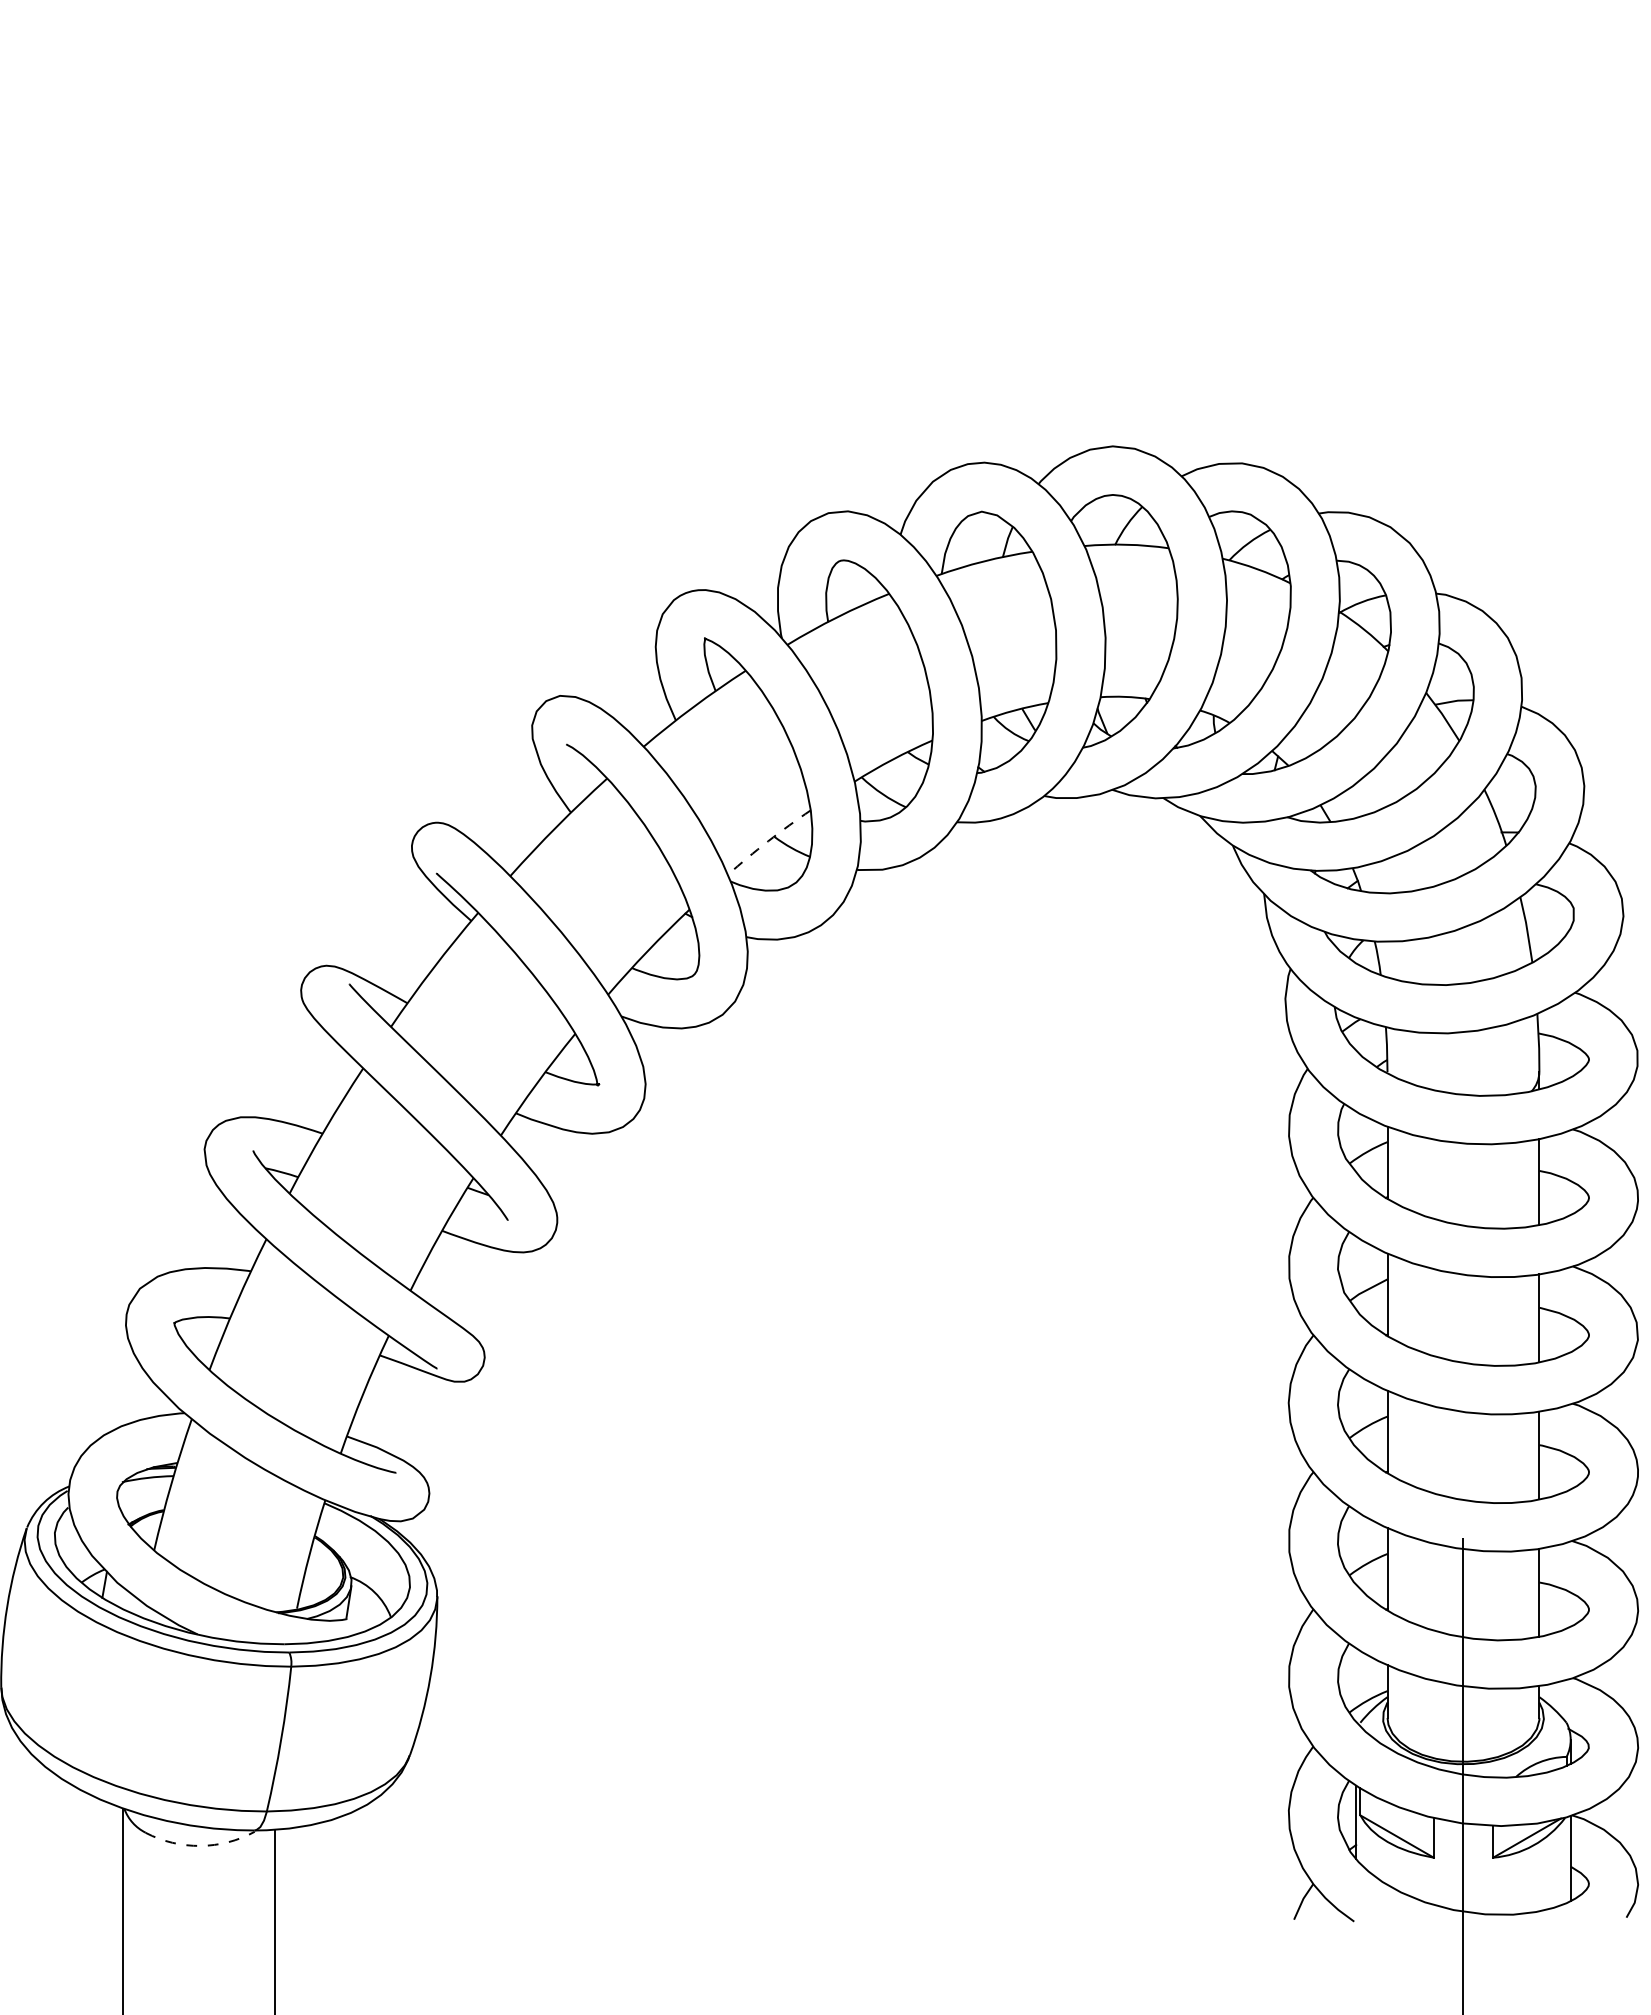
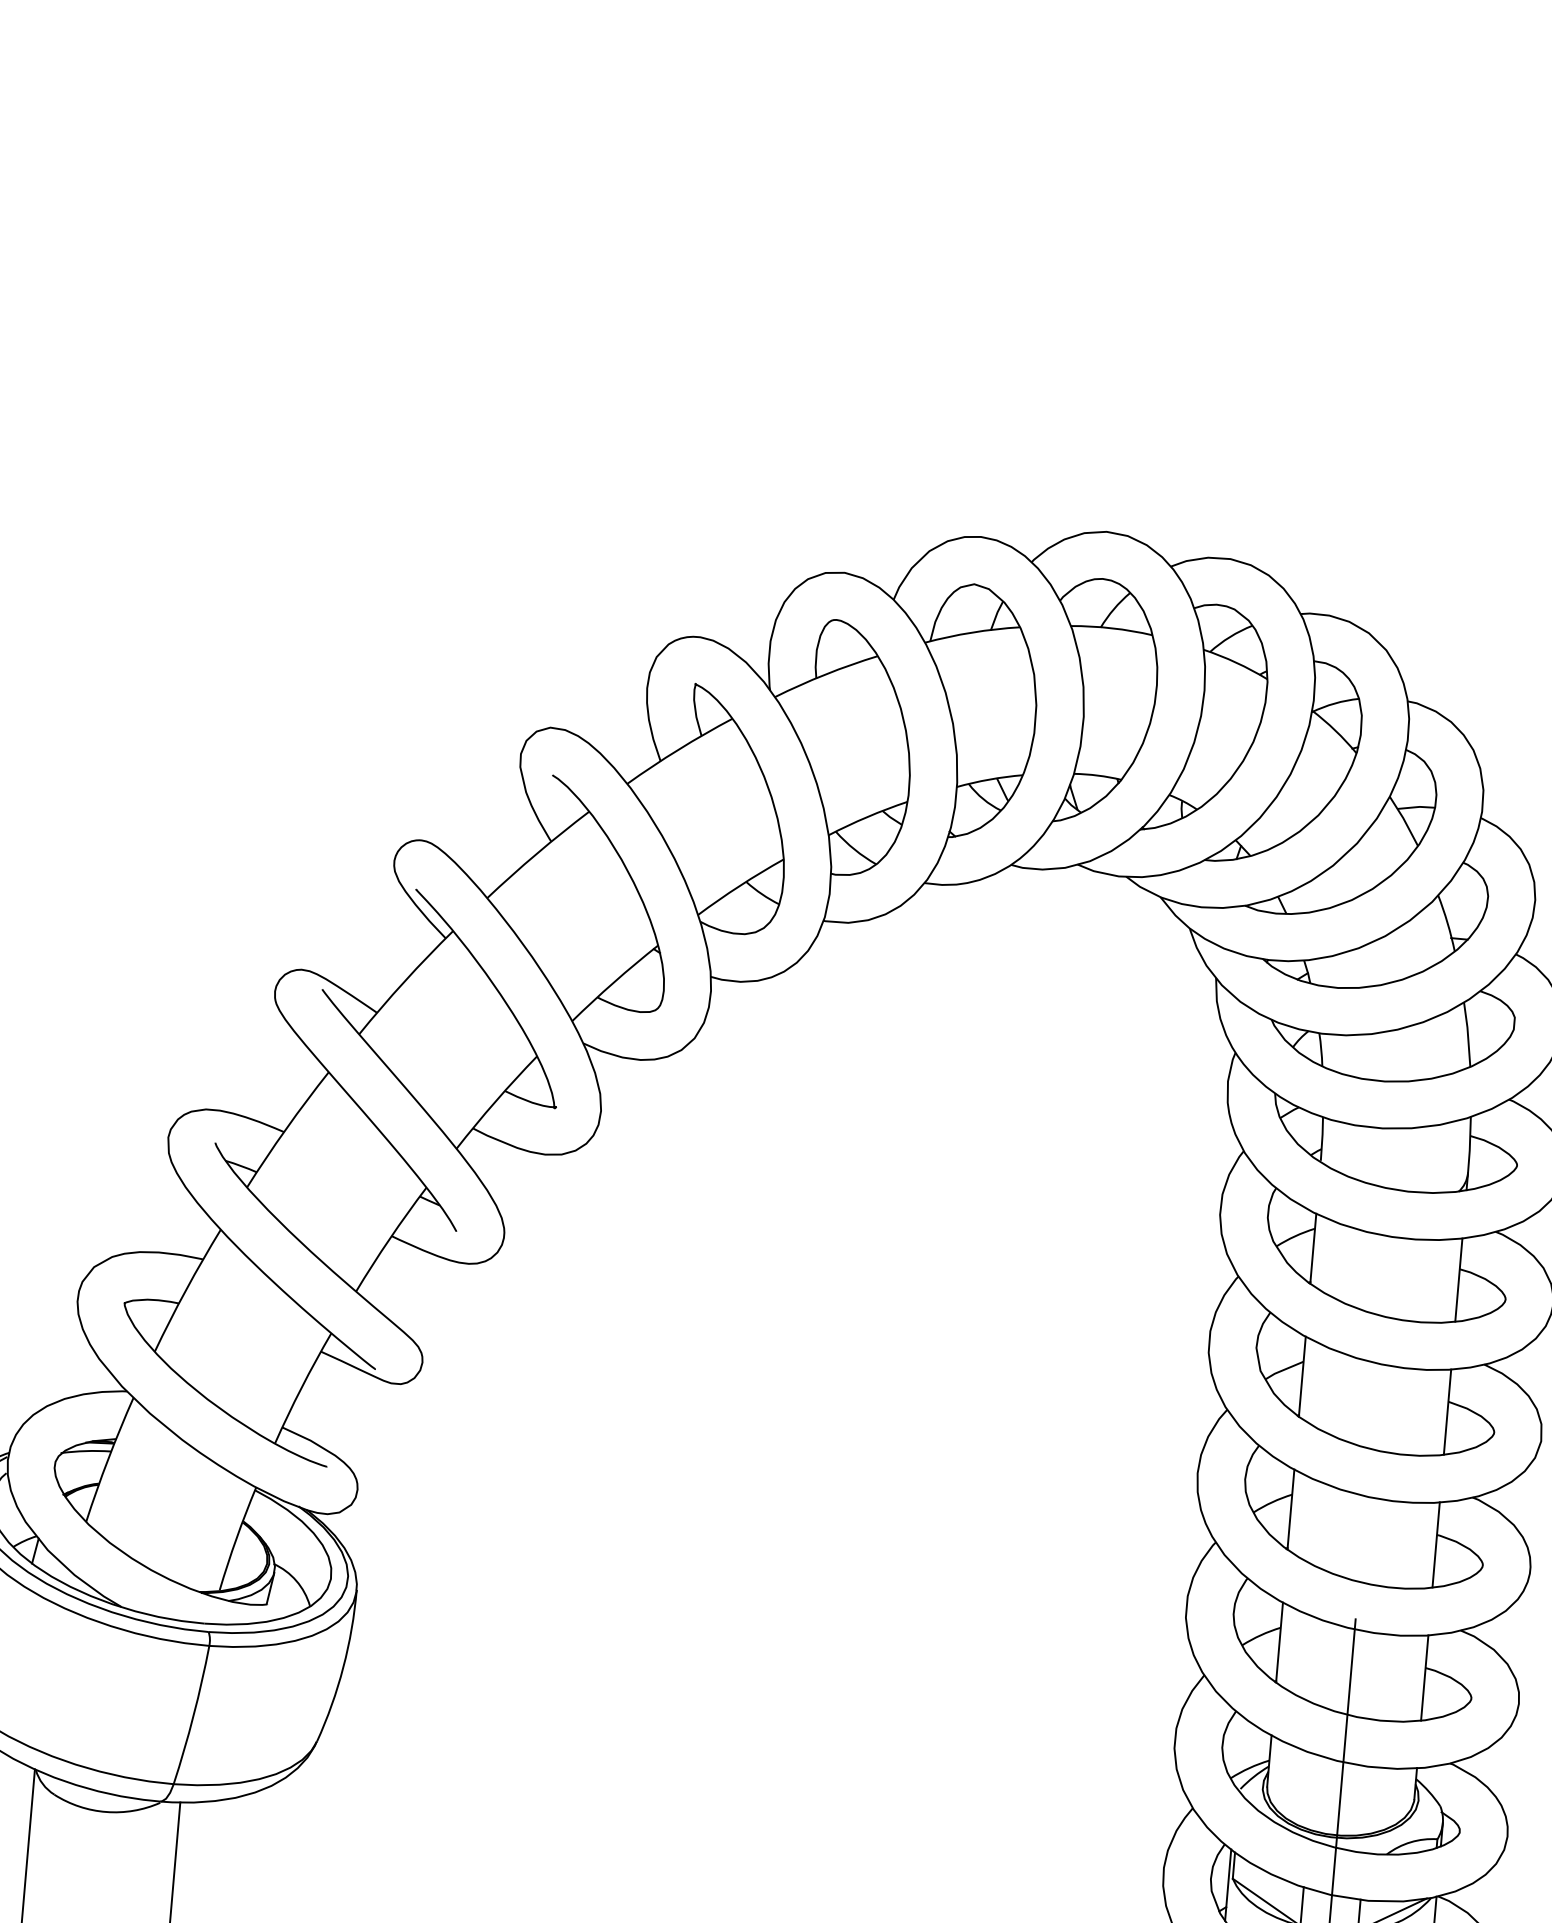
arc: (768, 841) -> (740, 886), dashed -> solid
arc: (200, 1845) -> (106, 1811), dashed -> solid

